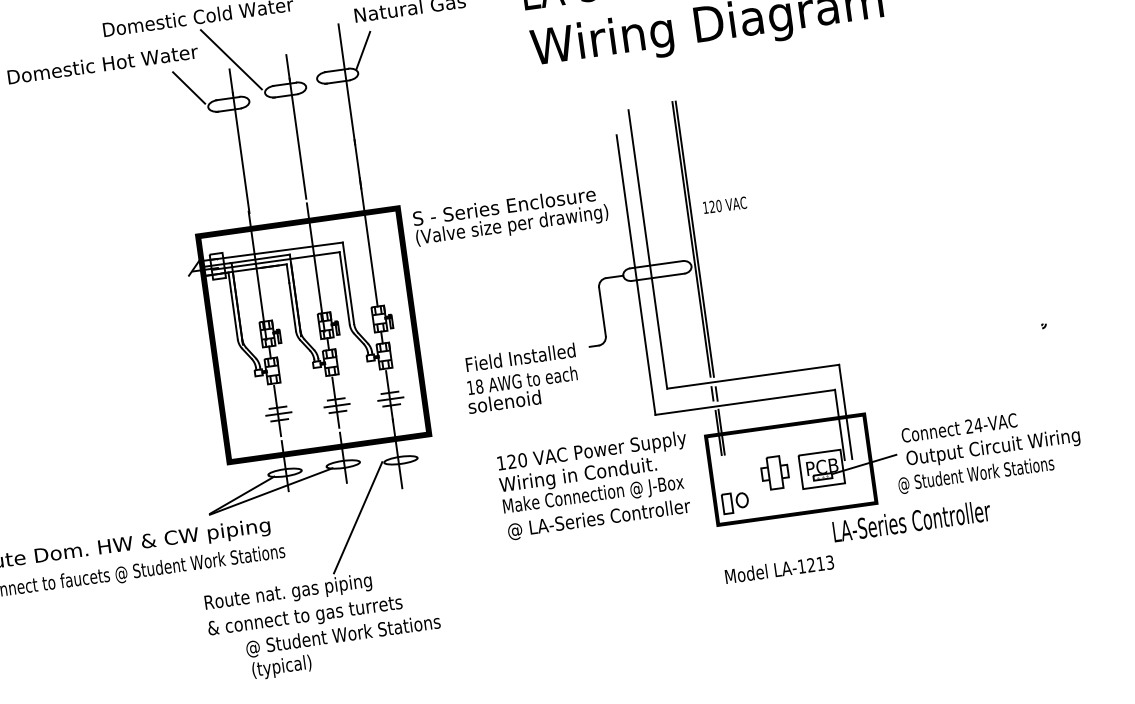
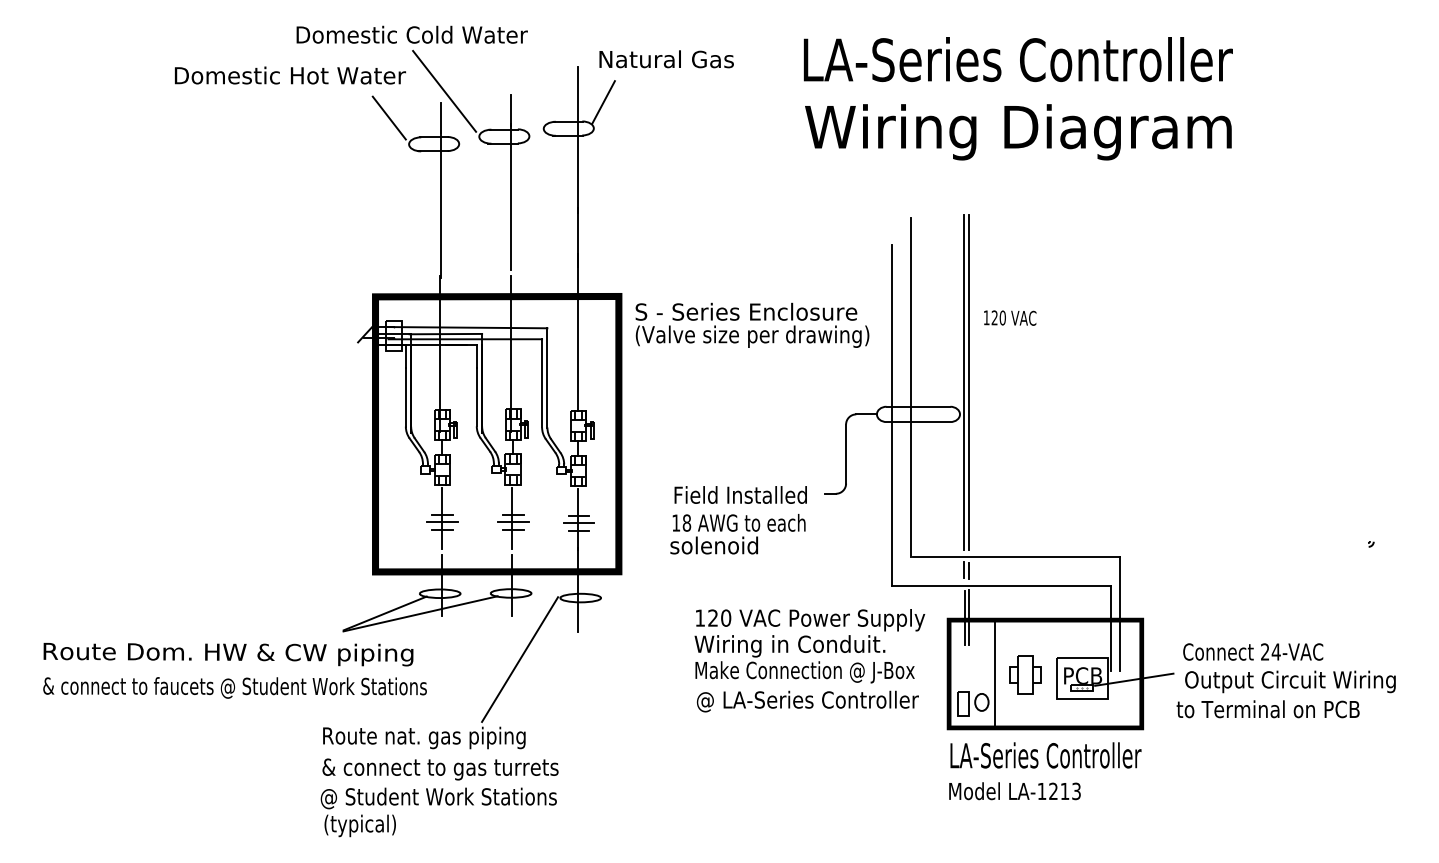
text: (725, 204) -> (1010, 317), moved
text: (976, 474) -> (1265, 710), @ Student Work Stations -> to Terminal on PCB
line: (749, 475) -> (994, 673), added
text: (911, 521) -> (1045, 755), moved
text: (344, 647) -> (438, 812), moved

